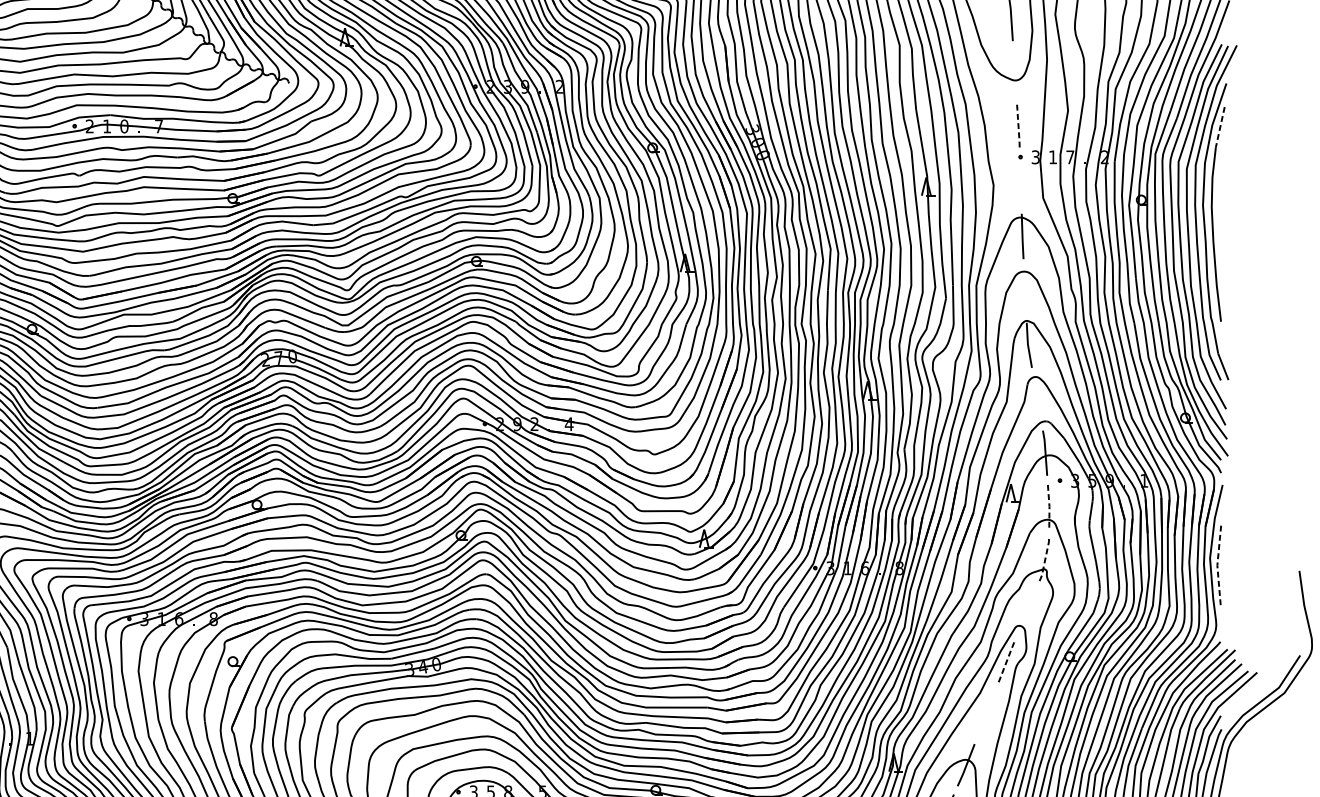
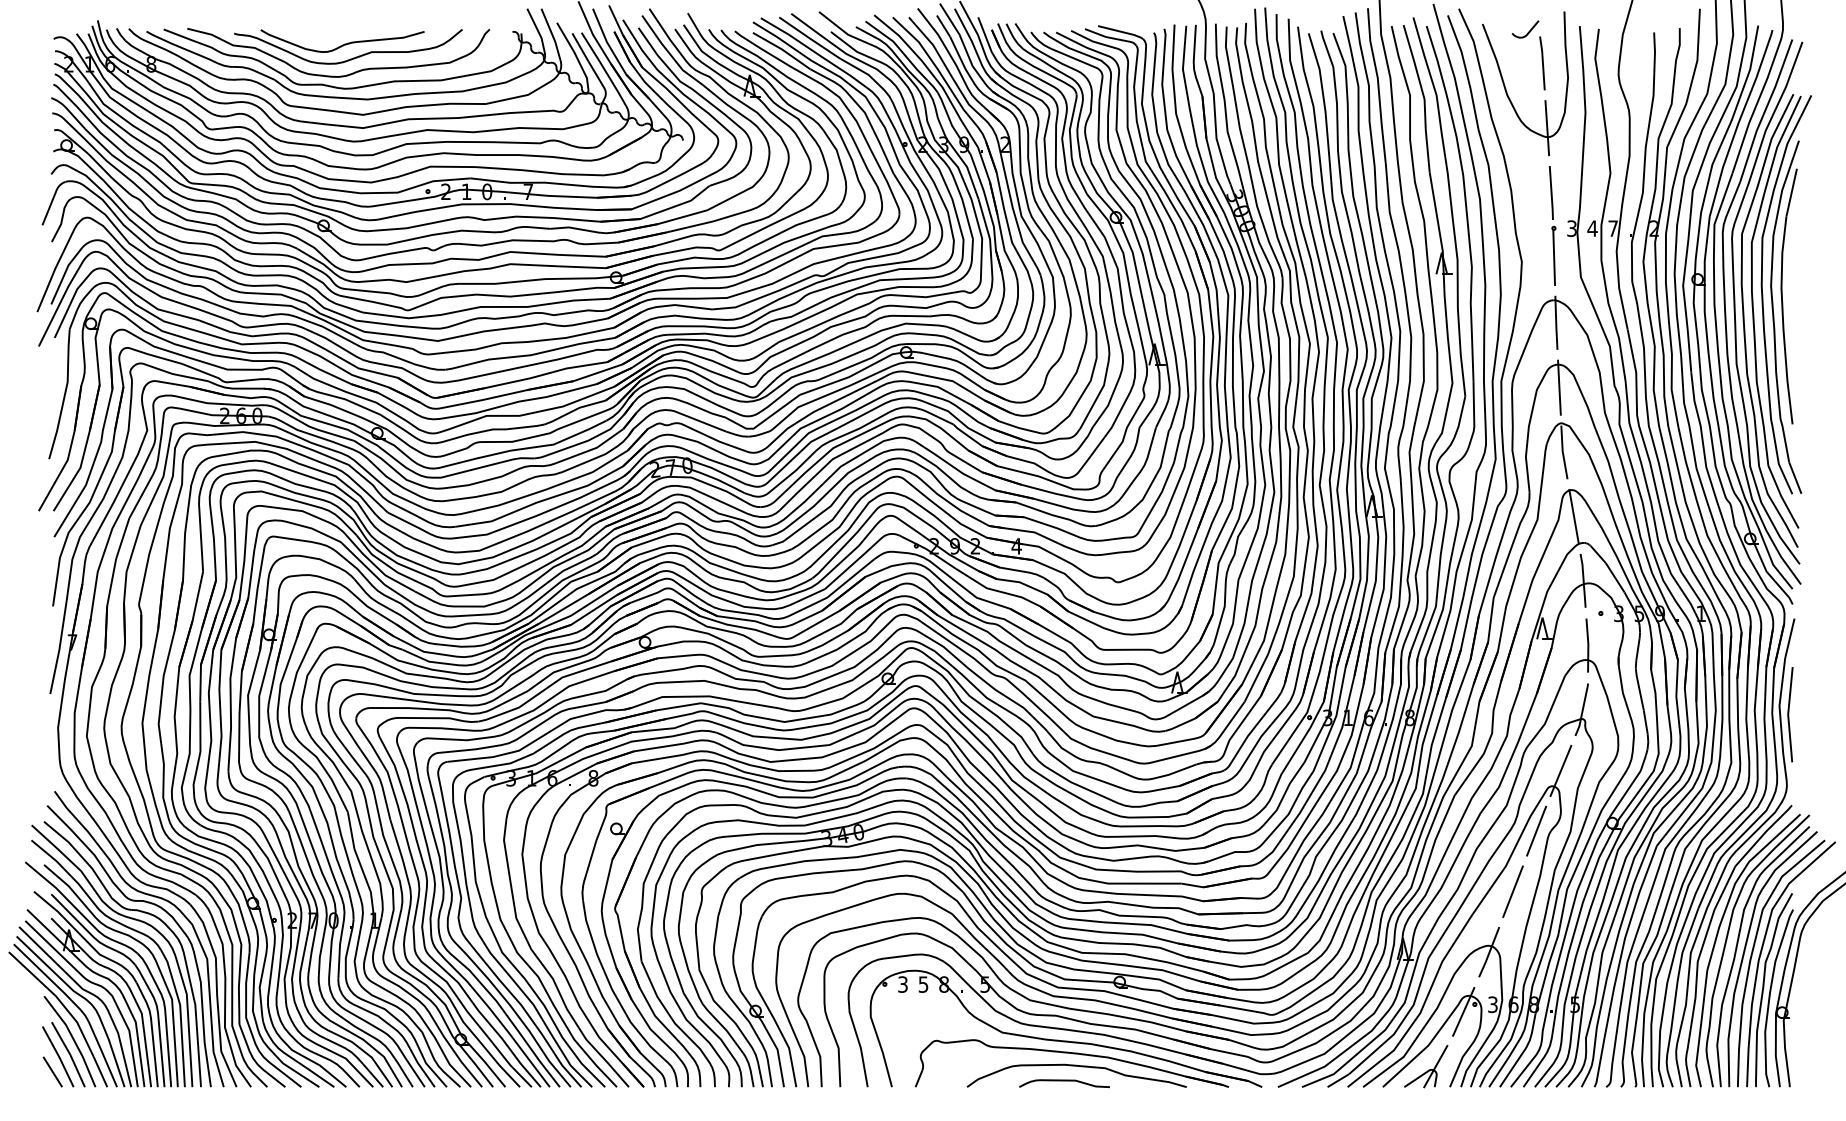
line: (1015, 73) -> (1547, 128), added
line: (1220, 126) -> (1791, 192), dashed -> solid
line: (1018, 128) -> (1551, 194), dashed -> solid
text: (1052, 157) -> (1592, 228), 1 -> 4
line: (1021, 181) -> (1554, 257), added
line: (1025, 290) -> (1559, 387), added
line: (1037, 399) -> (1573, 516), added
line: (1049, 507) -> (1588, 645), dashed -> solid
line: (1044, 562) -> (1582, 710), dashed -> solid
line: (1217, 565) -> (1788, 714), dashed -> solid
line: (1026, 612) -> (1560, 770), added
line: (1005, 662) -> (1536, 830), dashed -> solid
line: (985, 714) -> (1512, 891), added

